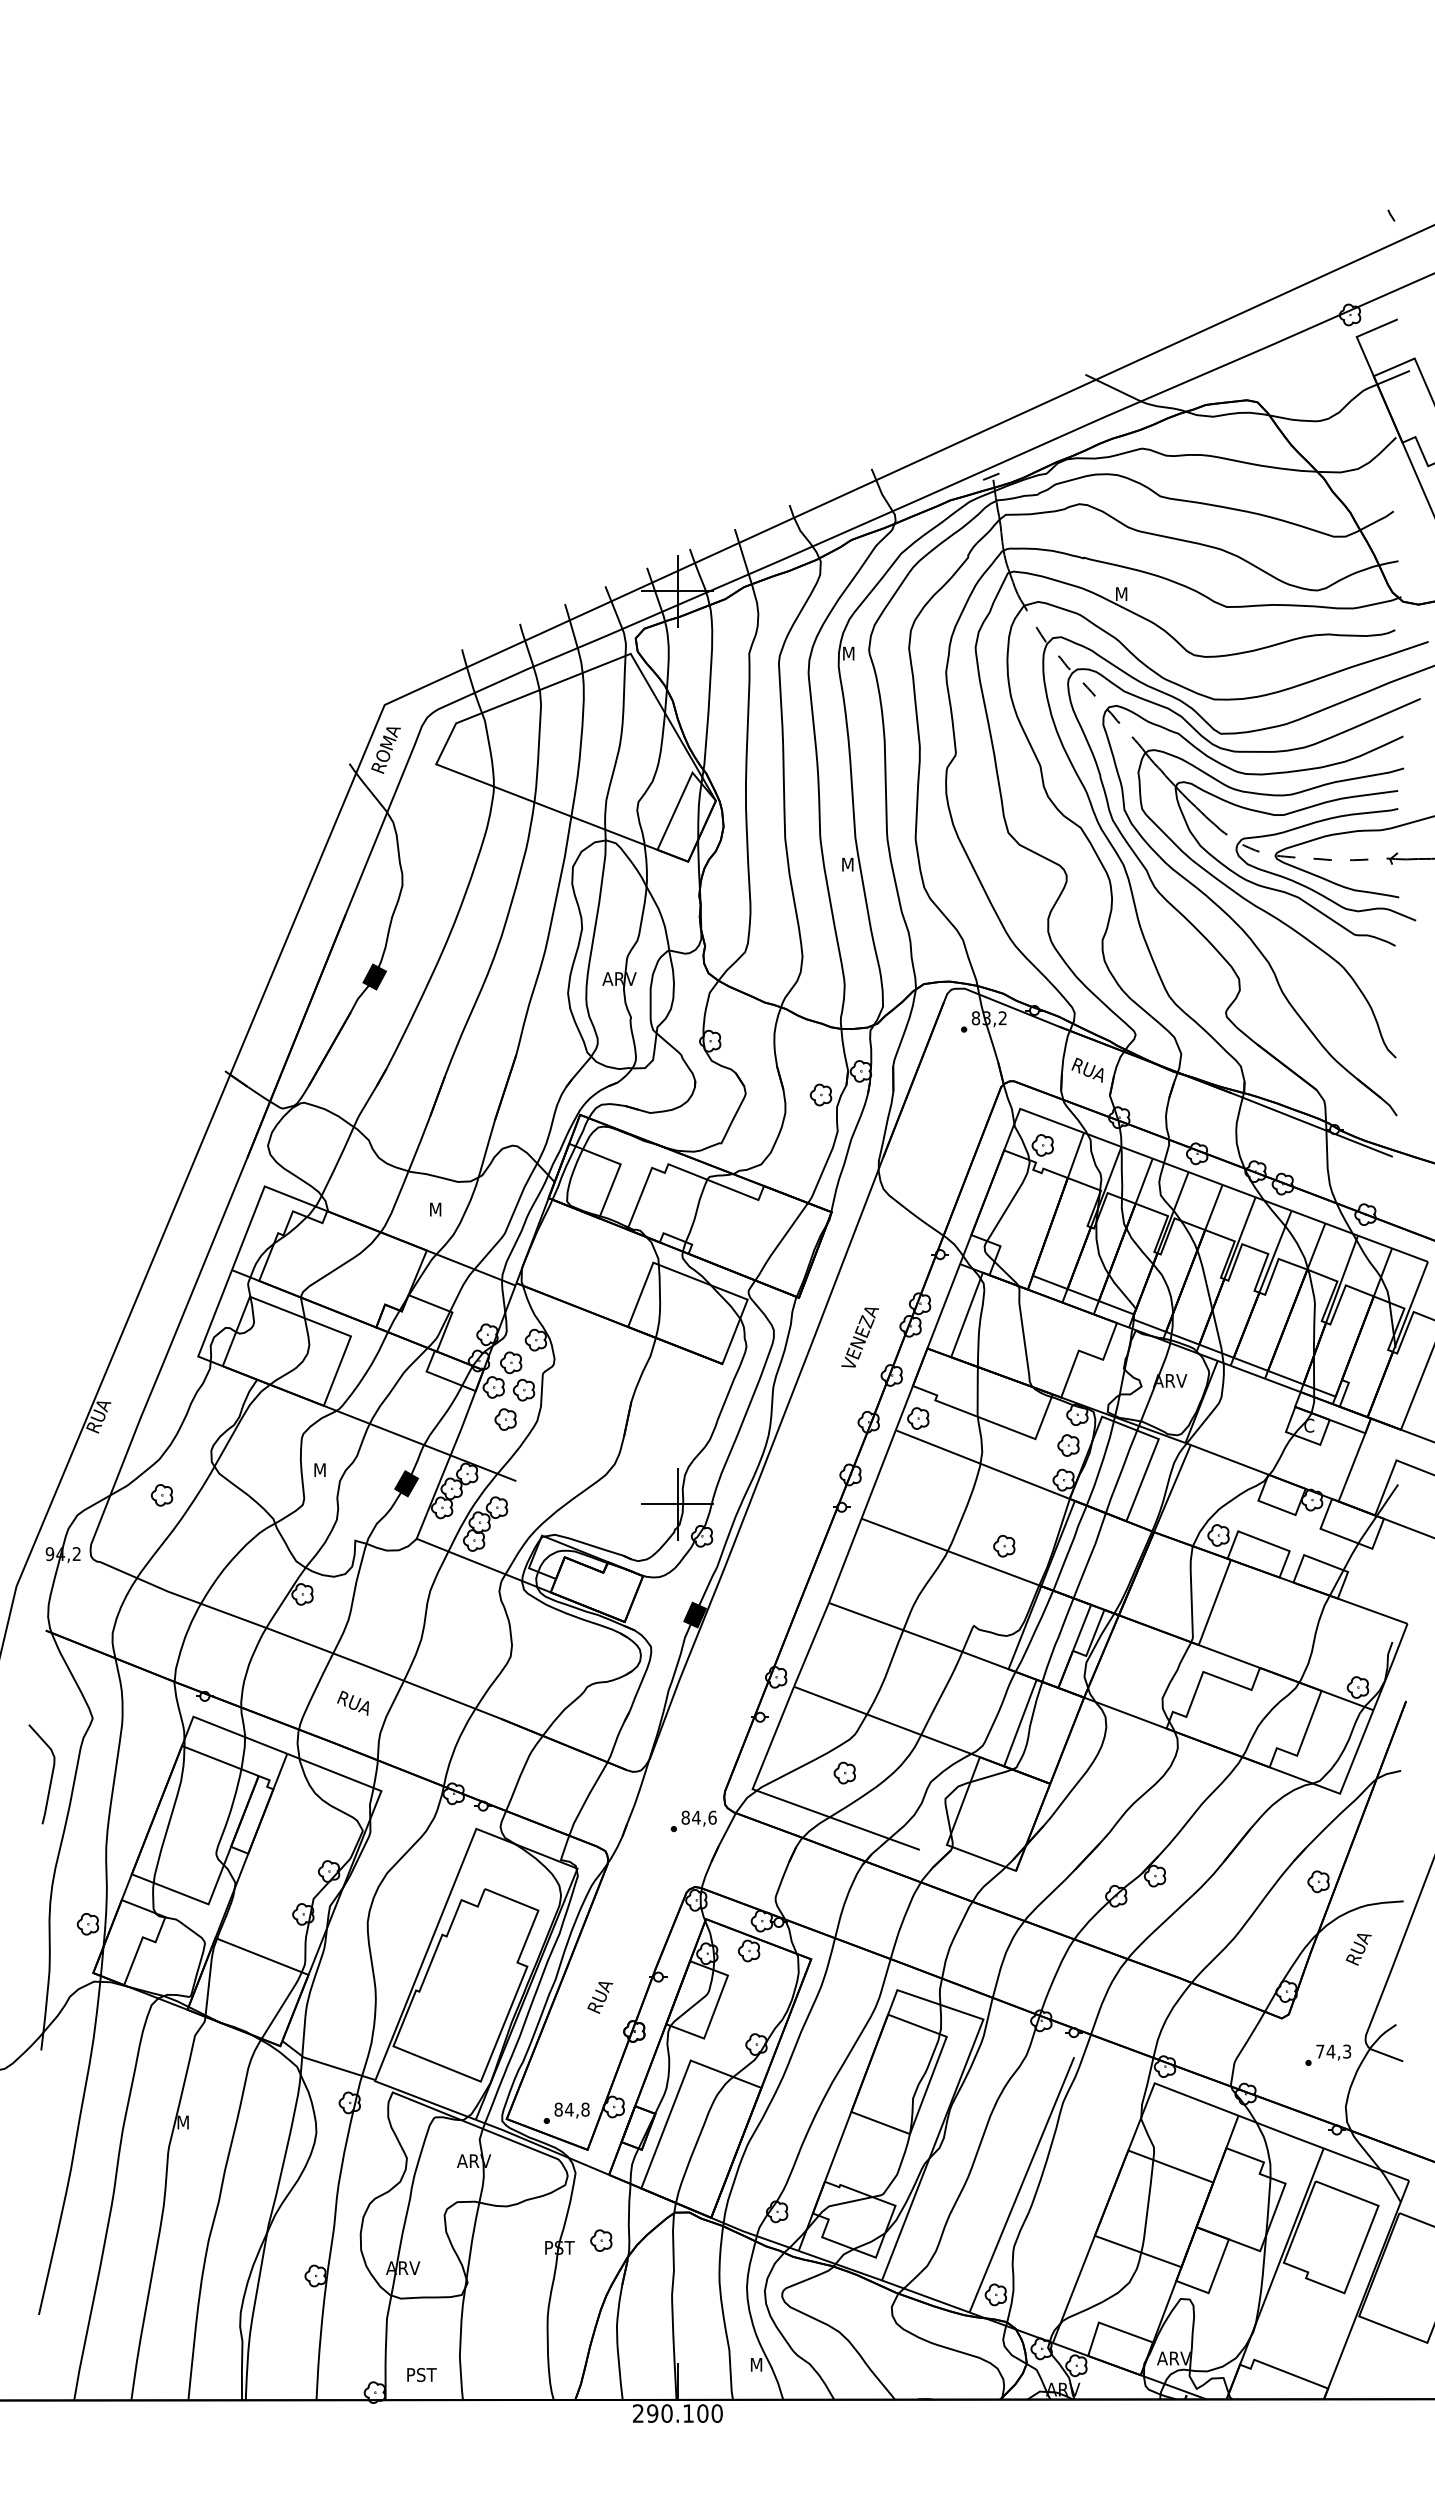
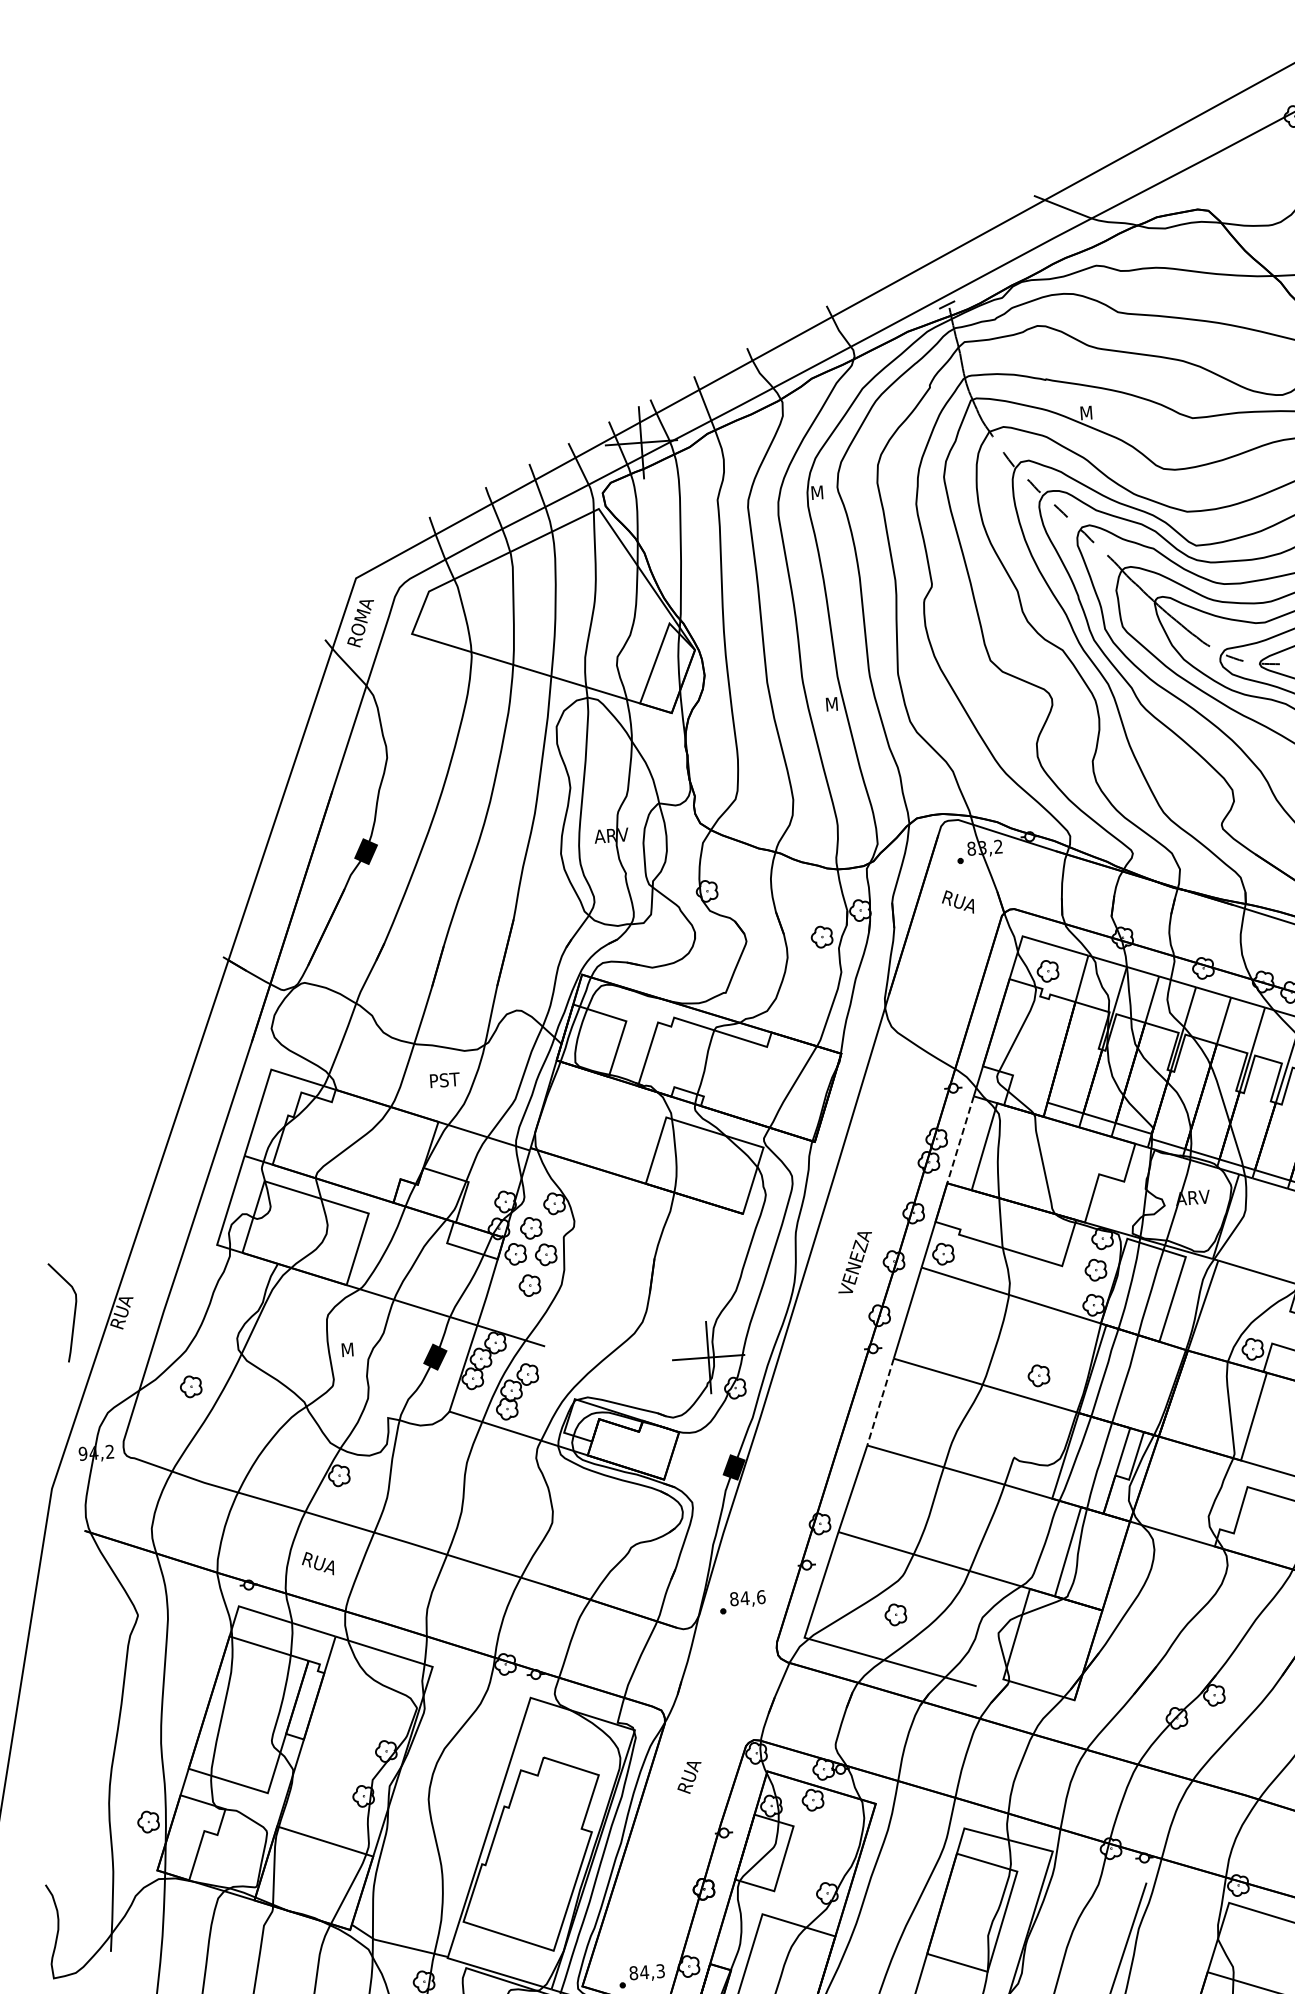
text: (1087, 1069) -> (957, 901), moved
text: (436, 1209) -> (445, 1080), M -> PST
line: (943, 1306) -> (960, 1139), solid -> dashed
text: (860, 1337) -> (855, 1262), moved
line: (845, 1561) -> (880, 1402), solid -> dashed
text: (352, 1702) -> (317, 1563), moved
curve: (50, 1777) -> (73, 1314), moved
part: (693, 1821) -> (742, 1602), moved
text: (600, 1997) -> (689, 1777), moved
text: (585, 2109) -> (660, 1971), 84,8 -> 84,3

